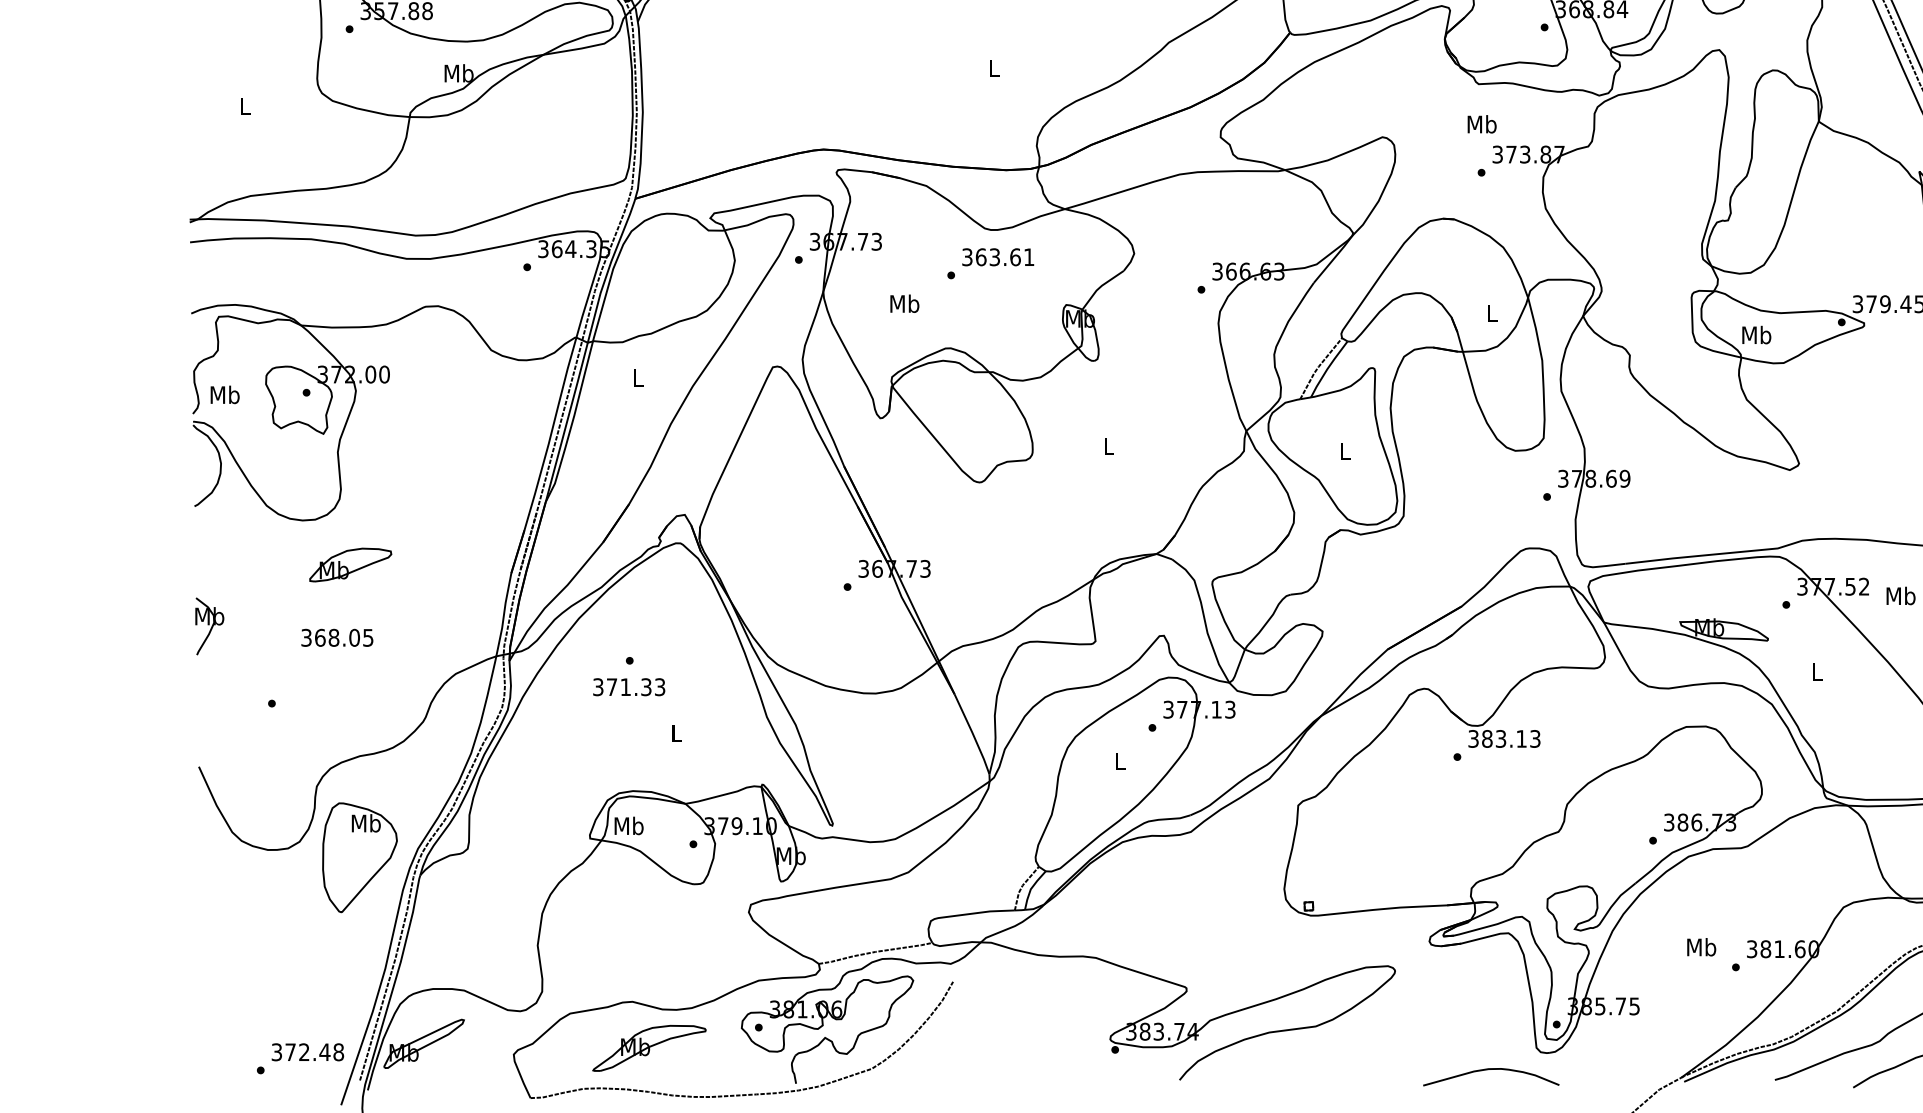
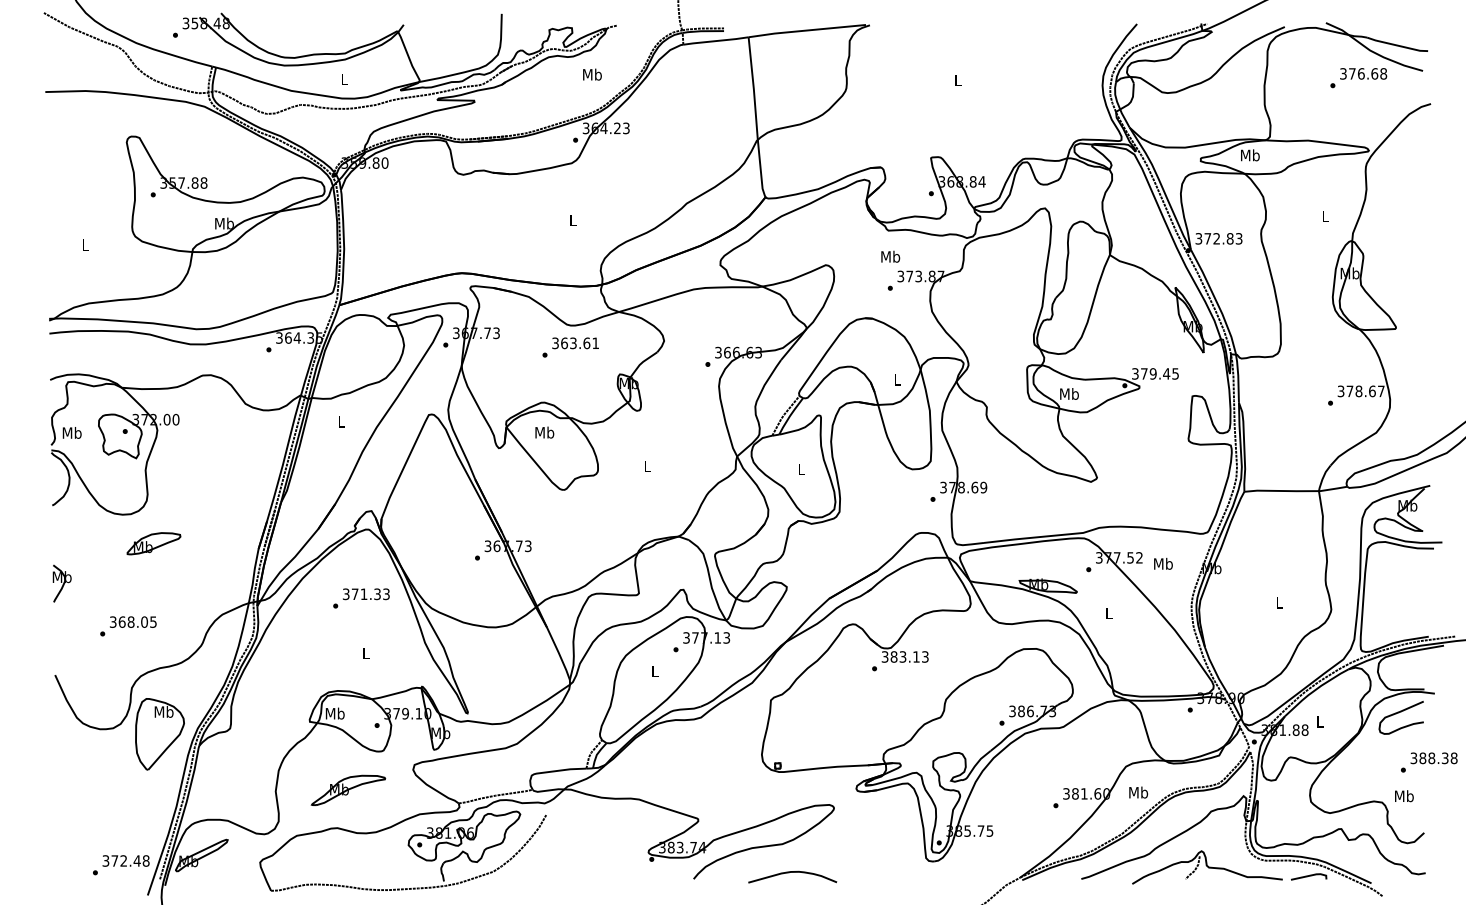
text: (904, 303) -> (544, 432), moved
text: (337, 636) -> (133, 621), moved
text: (629, 687) -> (366, 594), moved
text: (1701, 947) -> (1138, 792), moved
part: (649, 1046) -> (348, 789), moved
curve: (1491, 1069) -> (792, 872), moved

